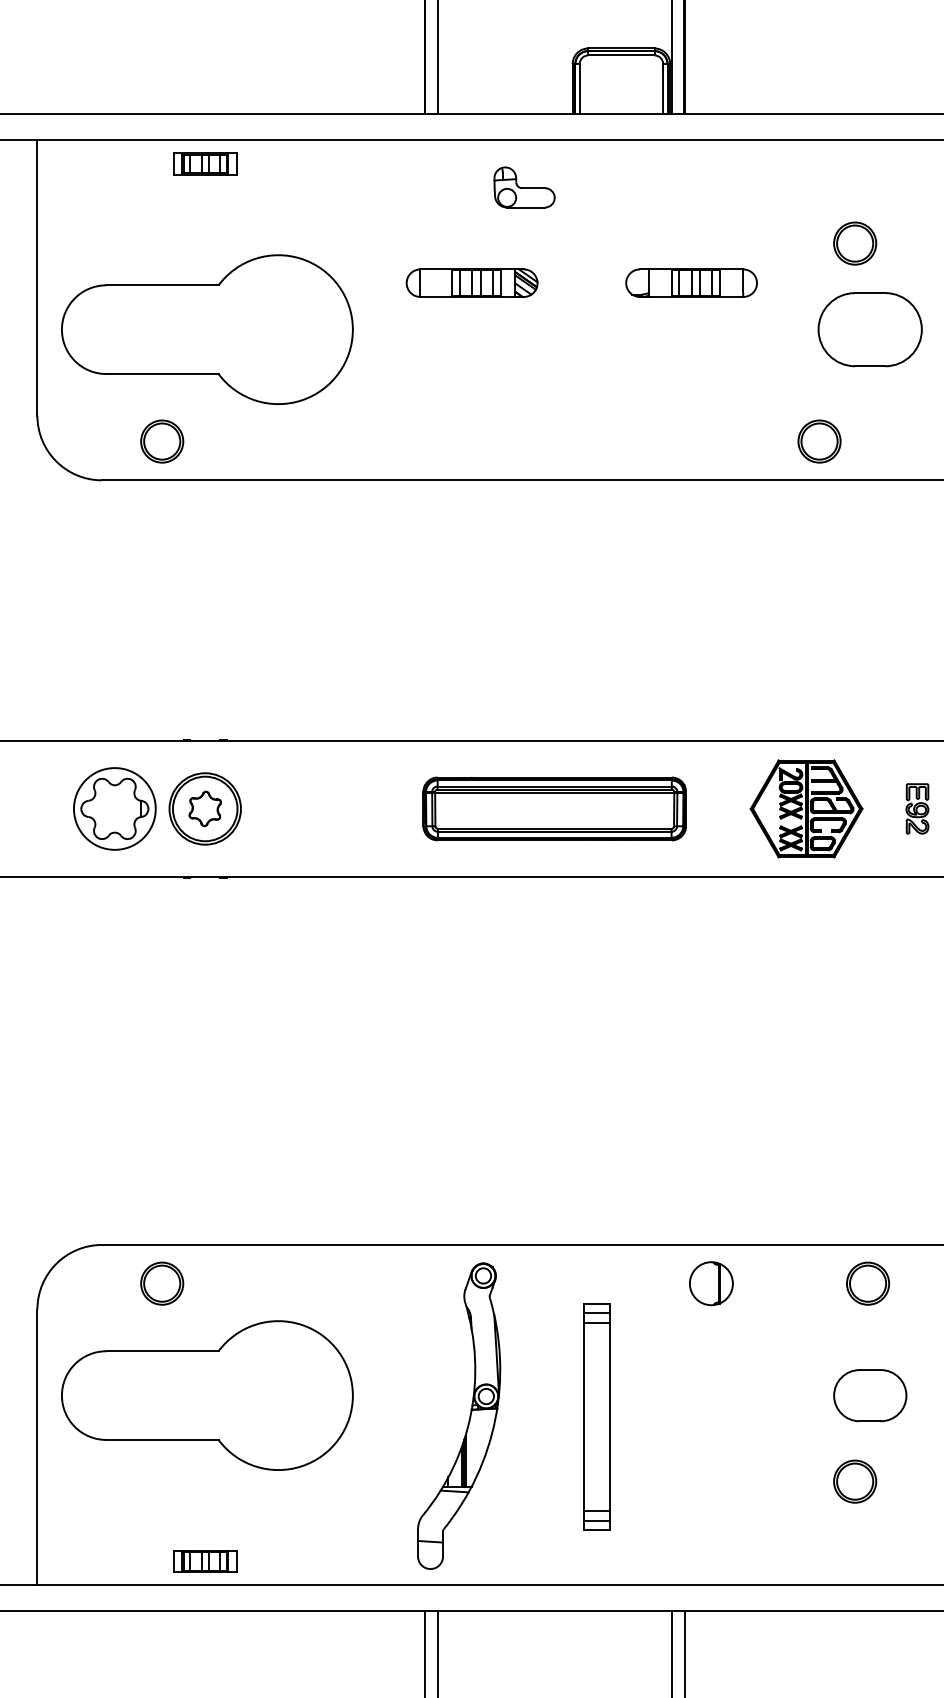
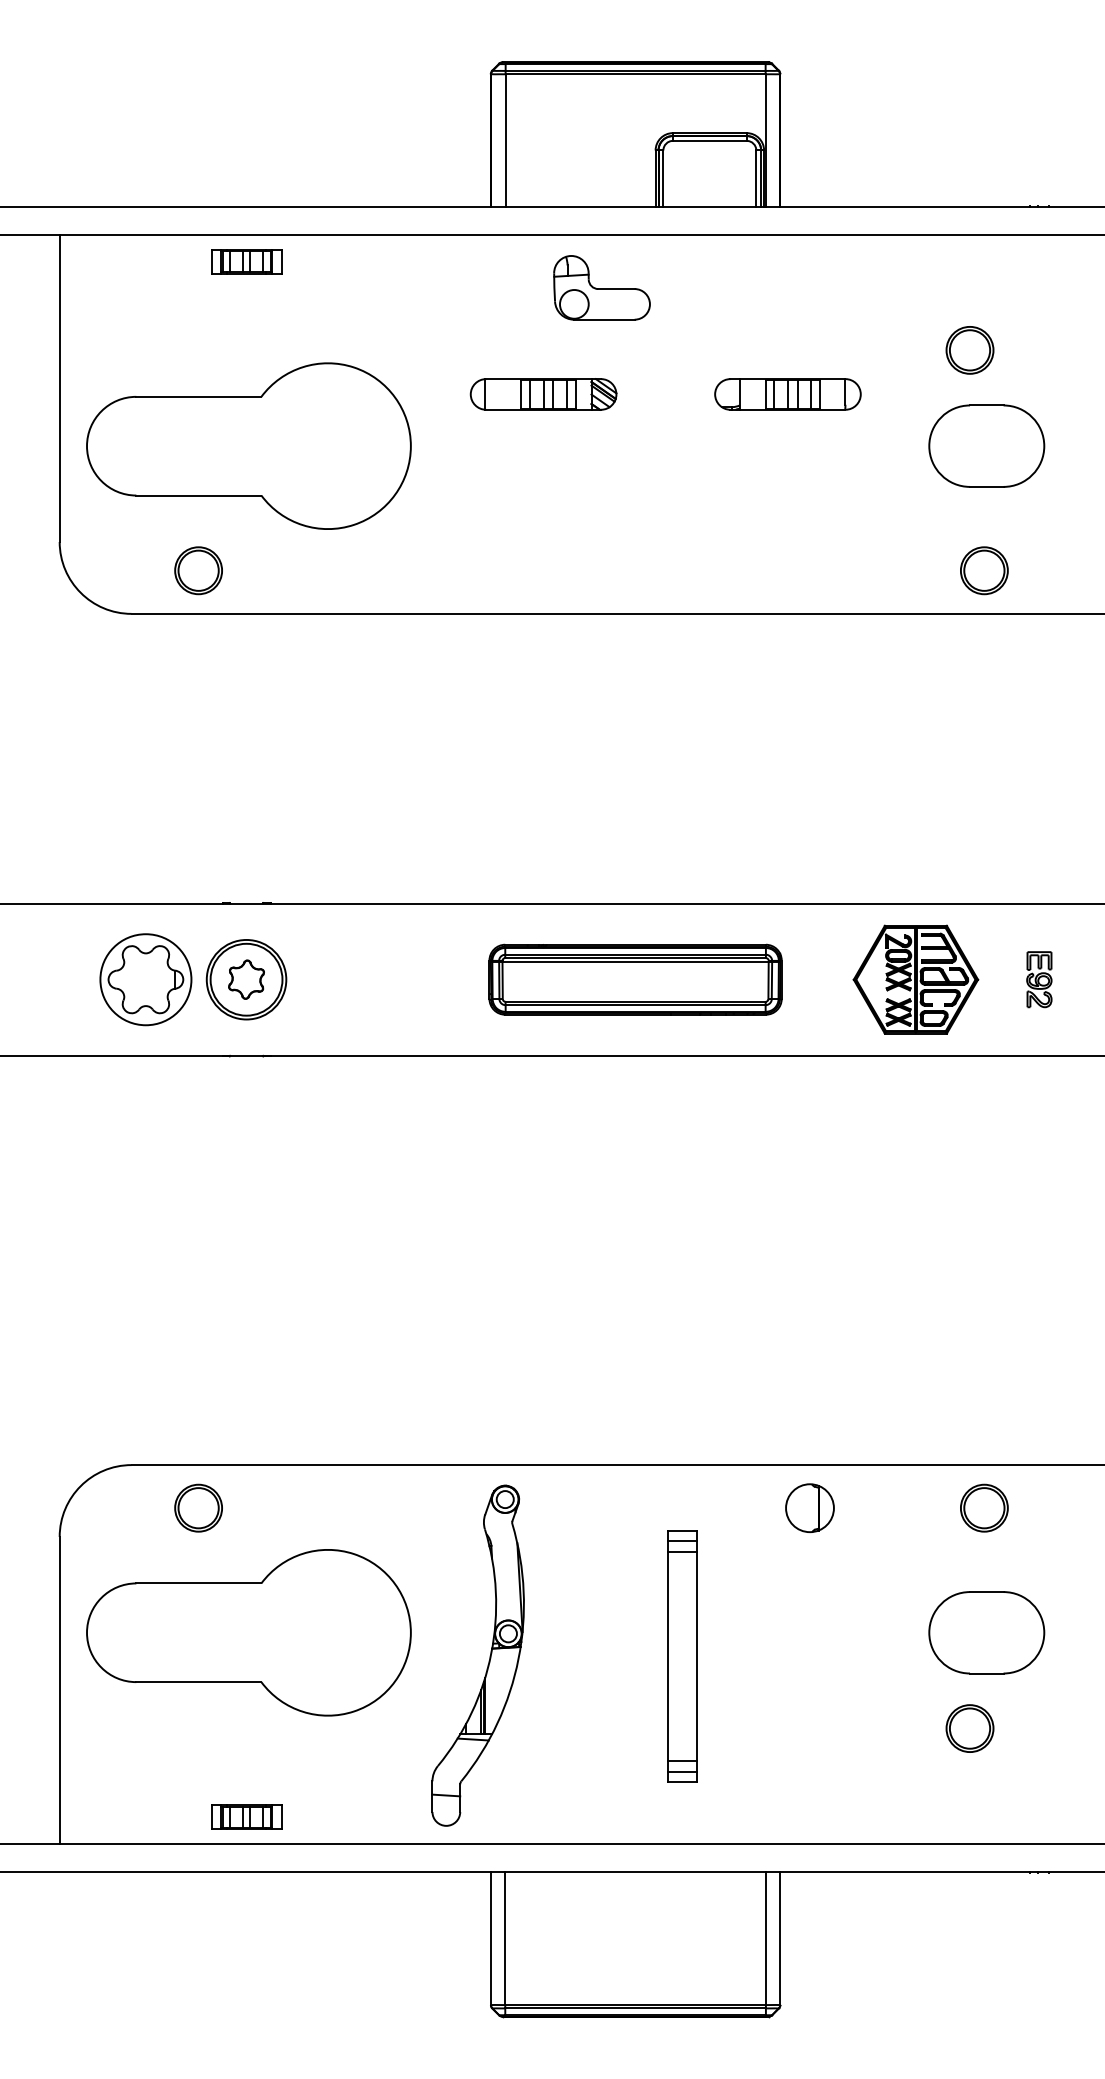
part: (524, 187) -> (601, 287), size x1.43
part: (819, 441) -> (984, 570), moved
part: (869, 1395) -> (986, 1632), size x1.43
part: (469, 1416) -> (489, 1655), moved

